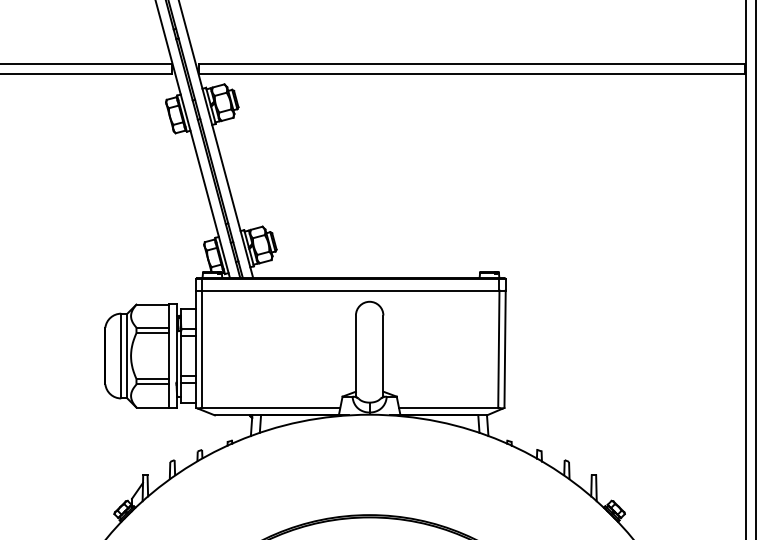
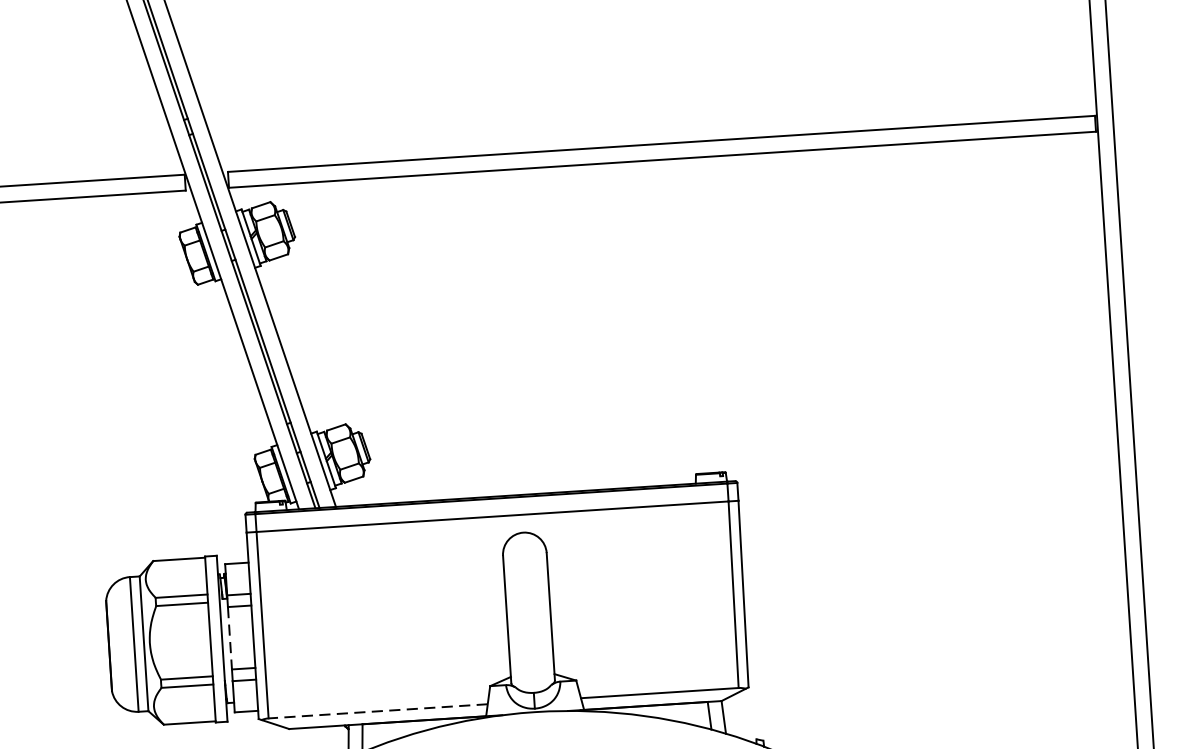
line: (181, 356) -> (230, 638), solid -> dashed
line: (271, 407) -> (378, 710), solid -> dashed

